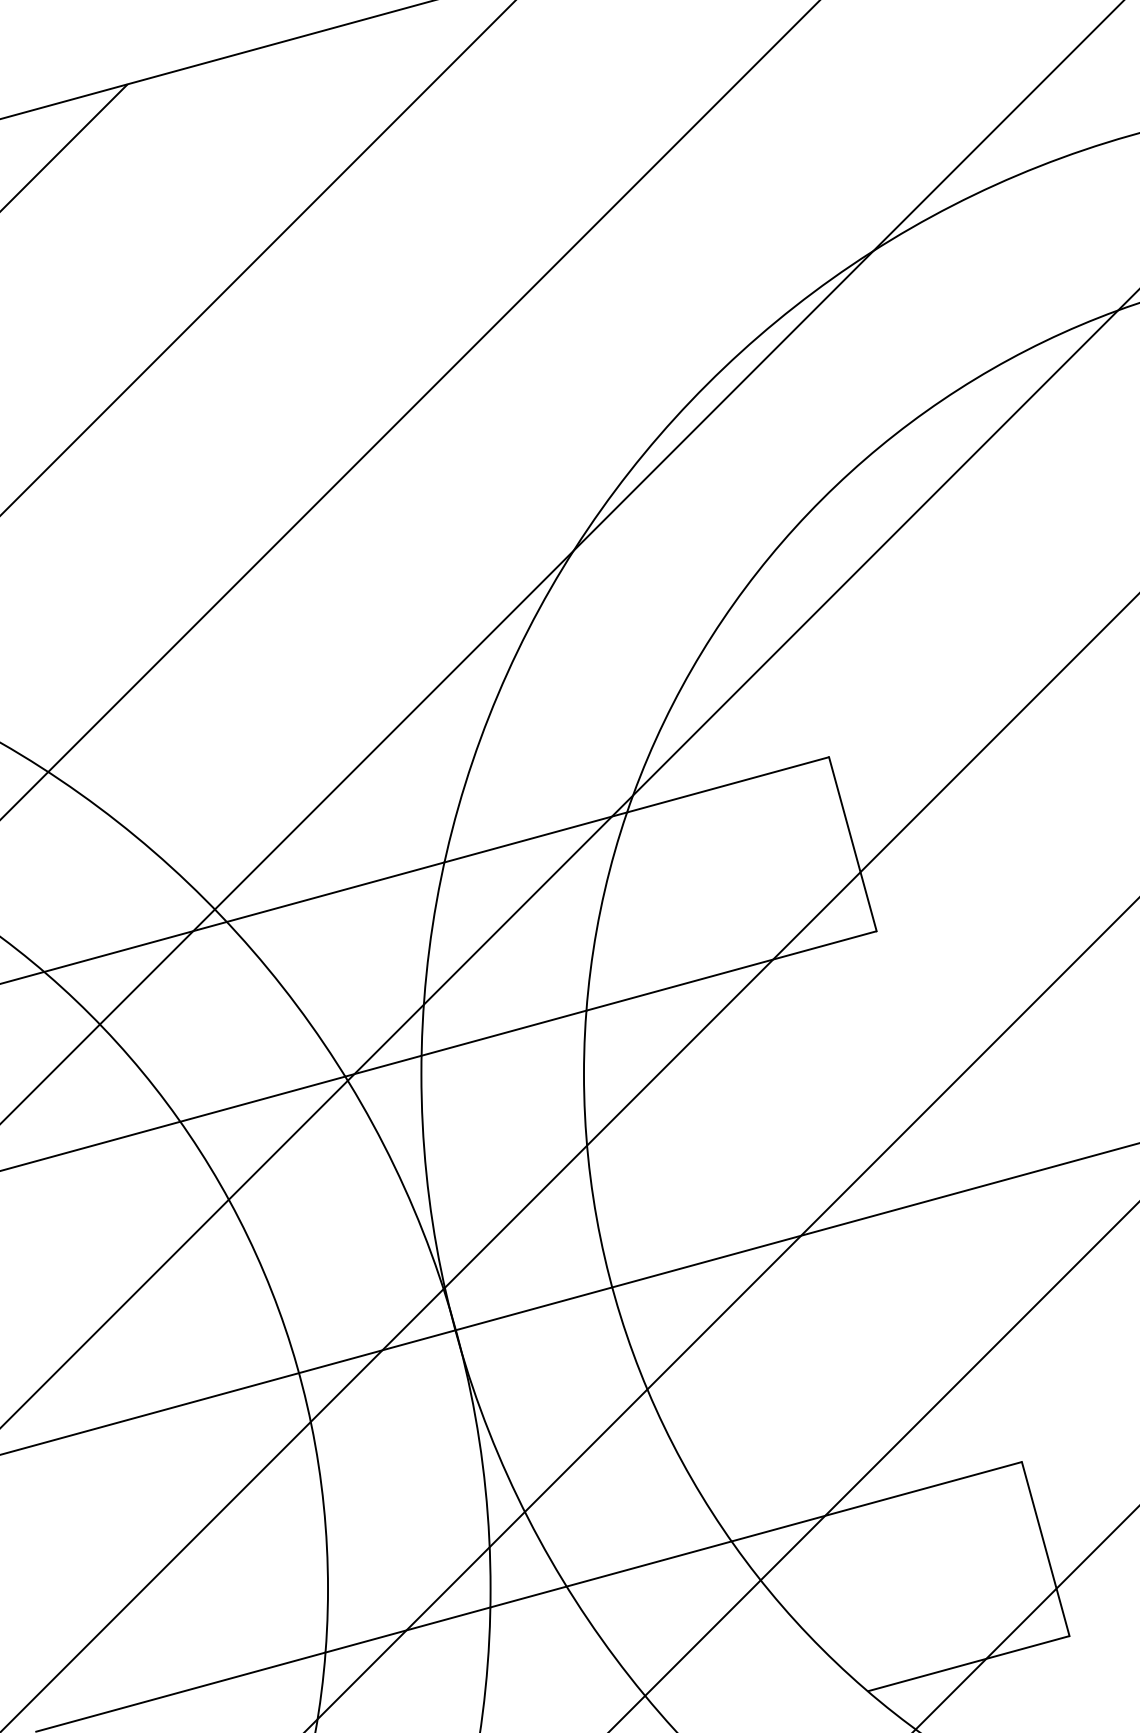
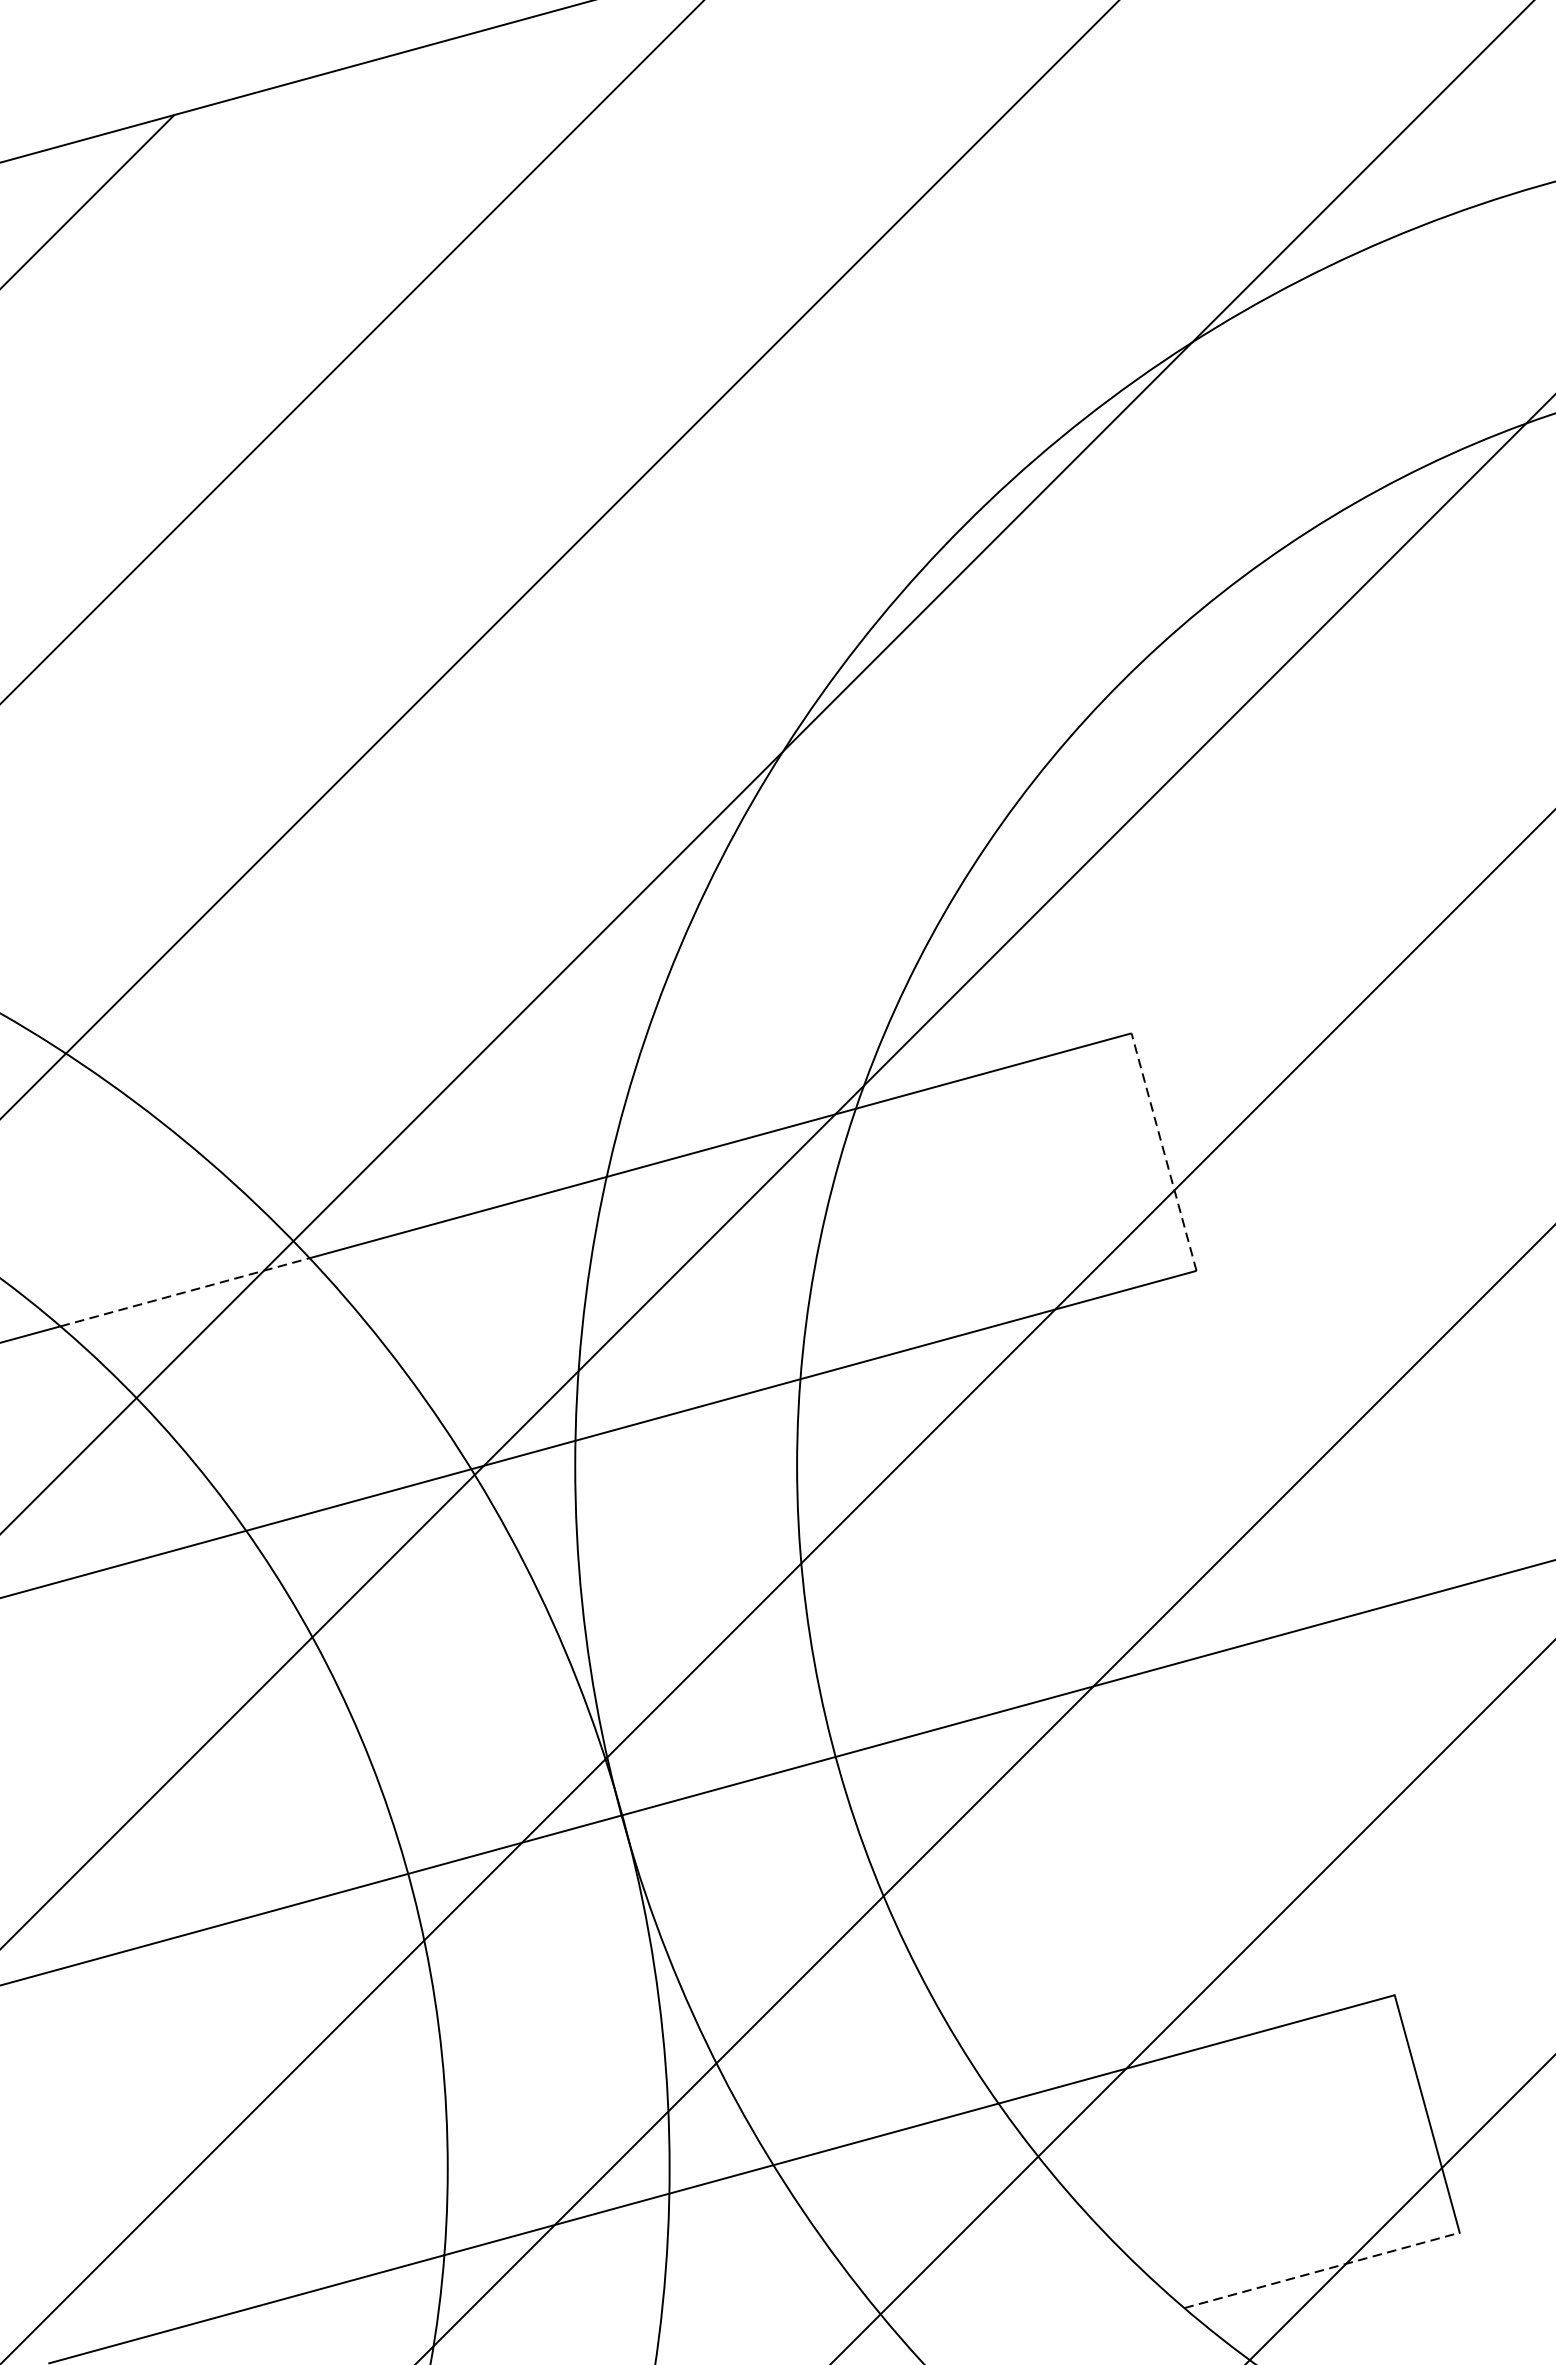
line: (852, 843) -> (1163, 1151), solid -> dashed
line: (135, 946) -> (185, 1291), solid -> dashed
line: (968, 1663) -> (1321, 2270), solid -> dashed

